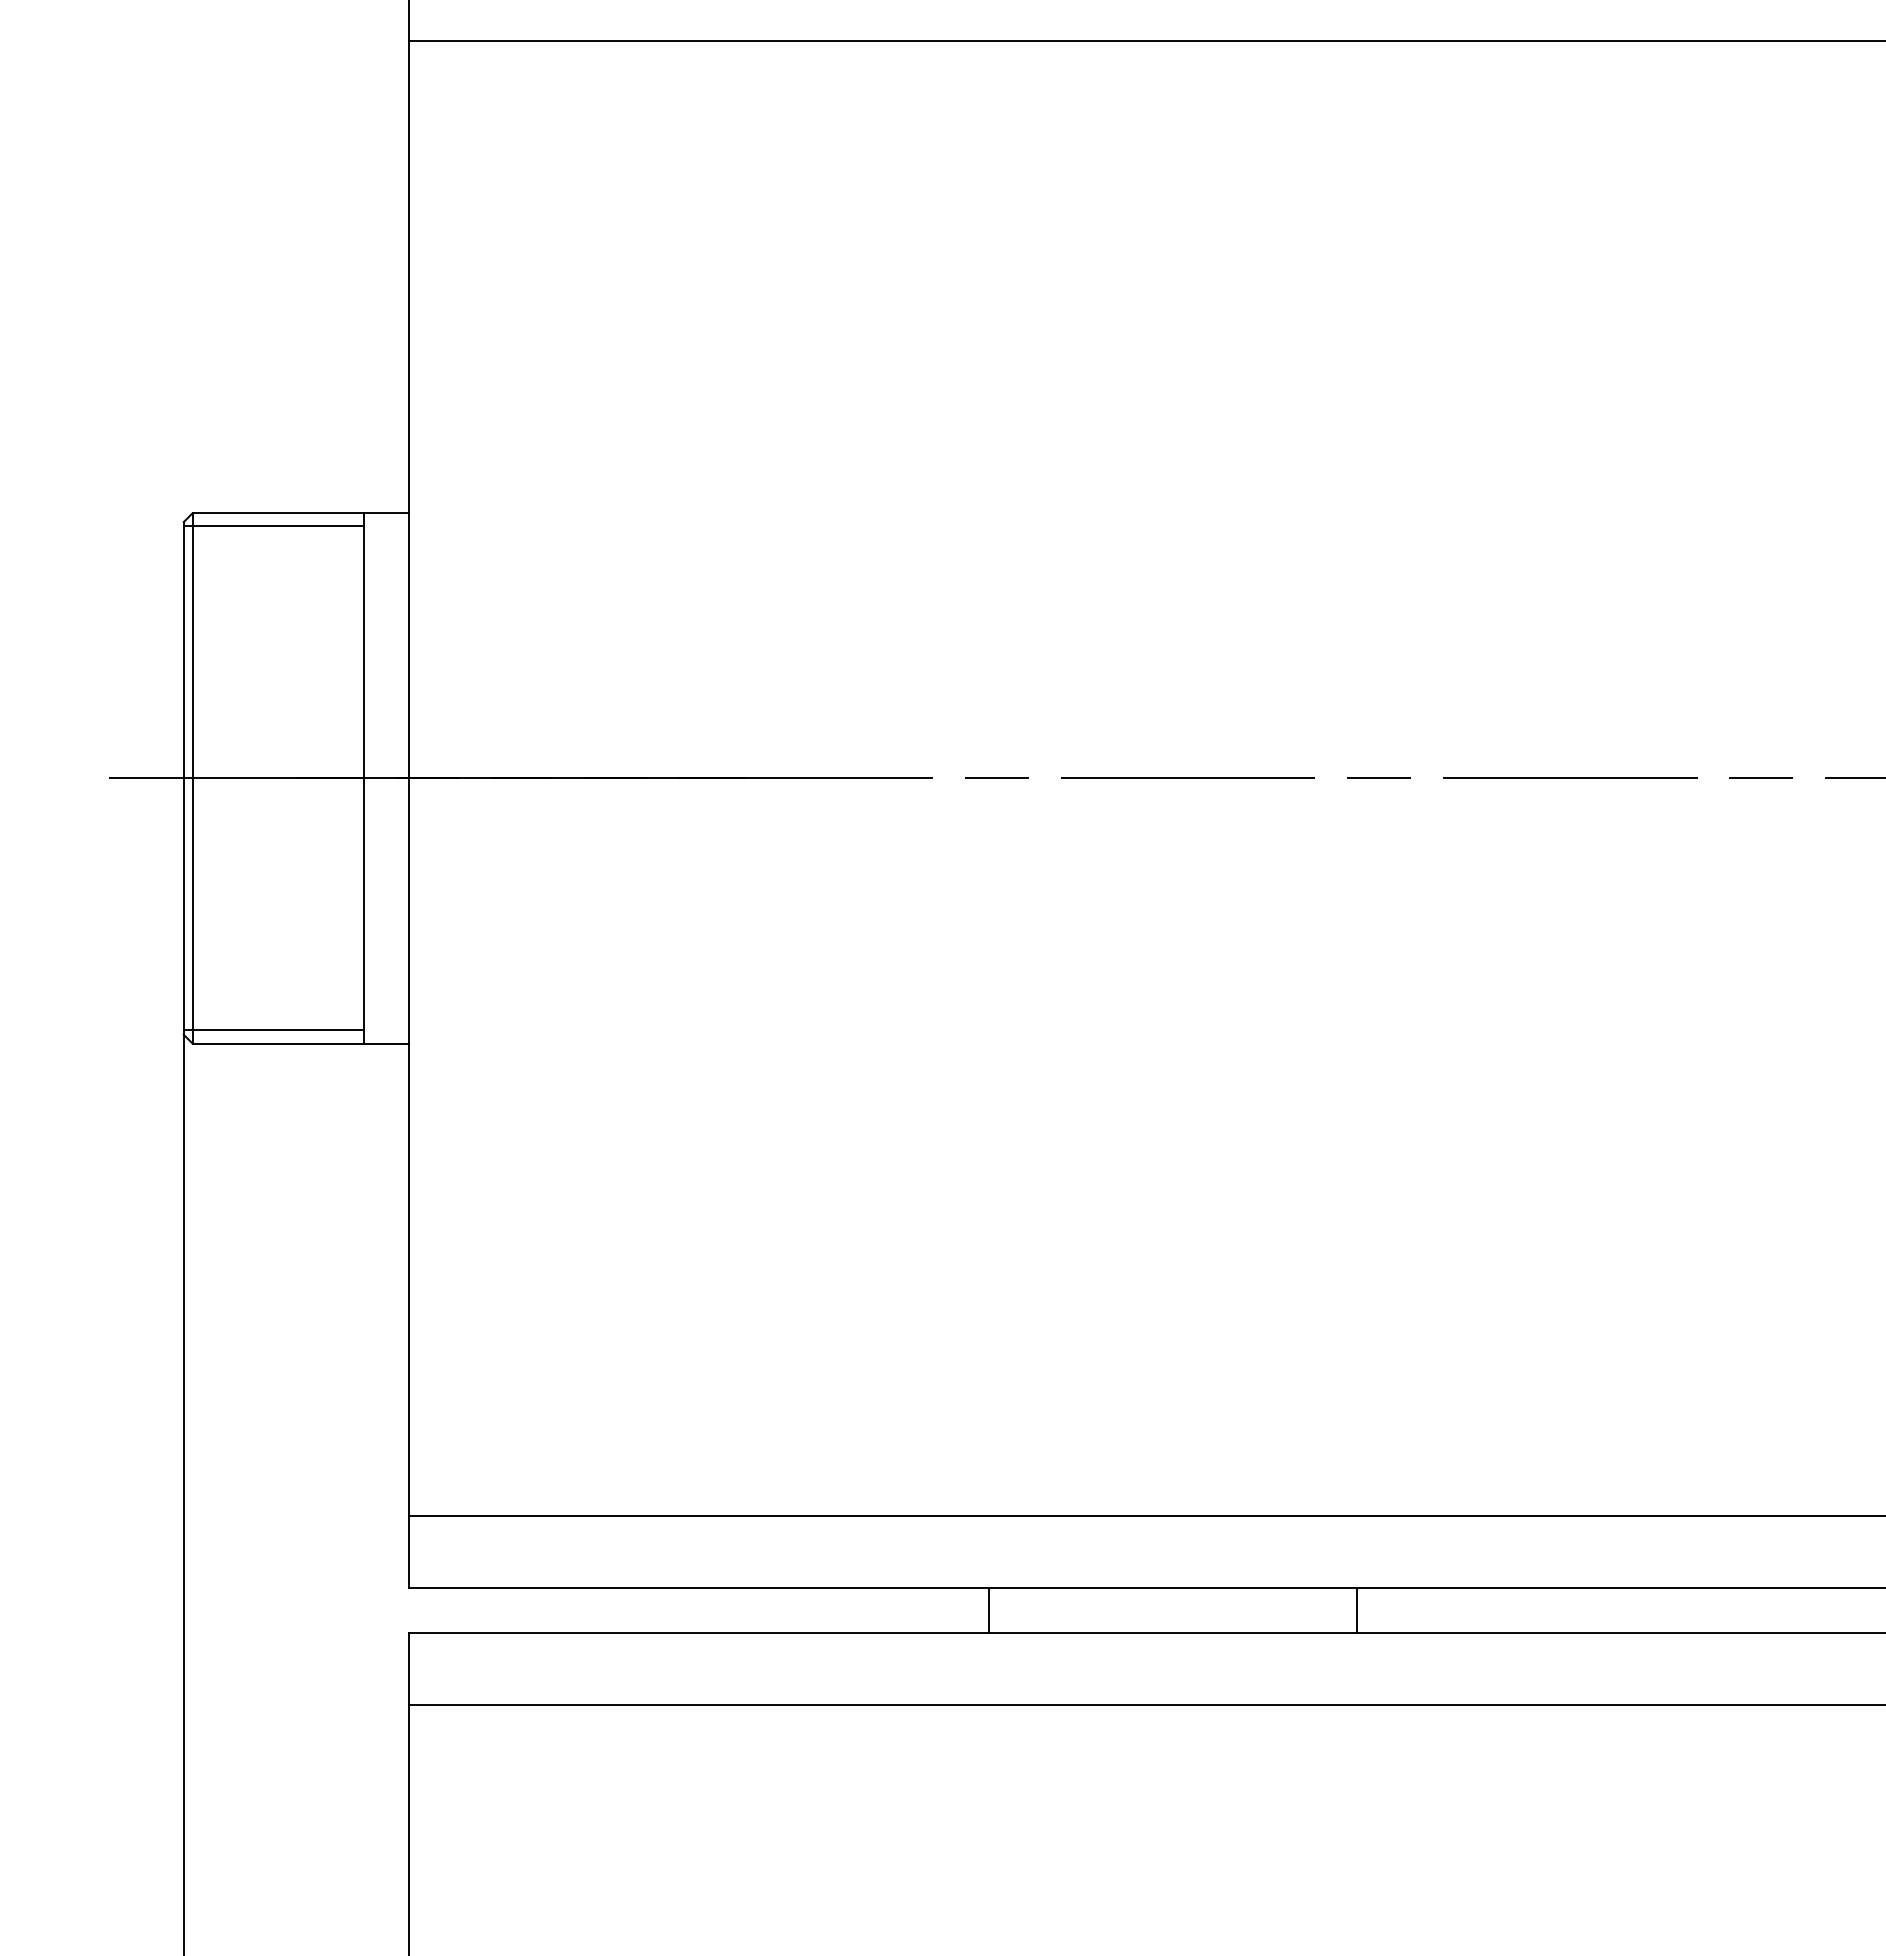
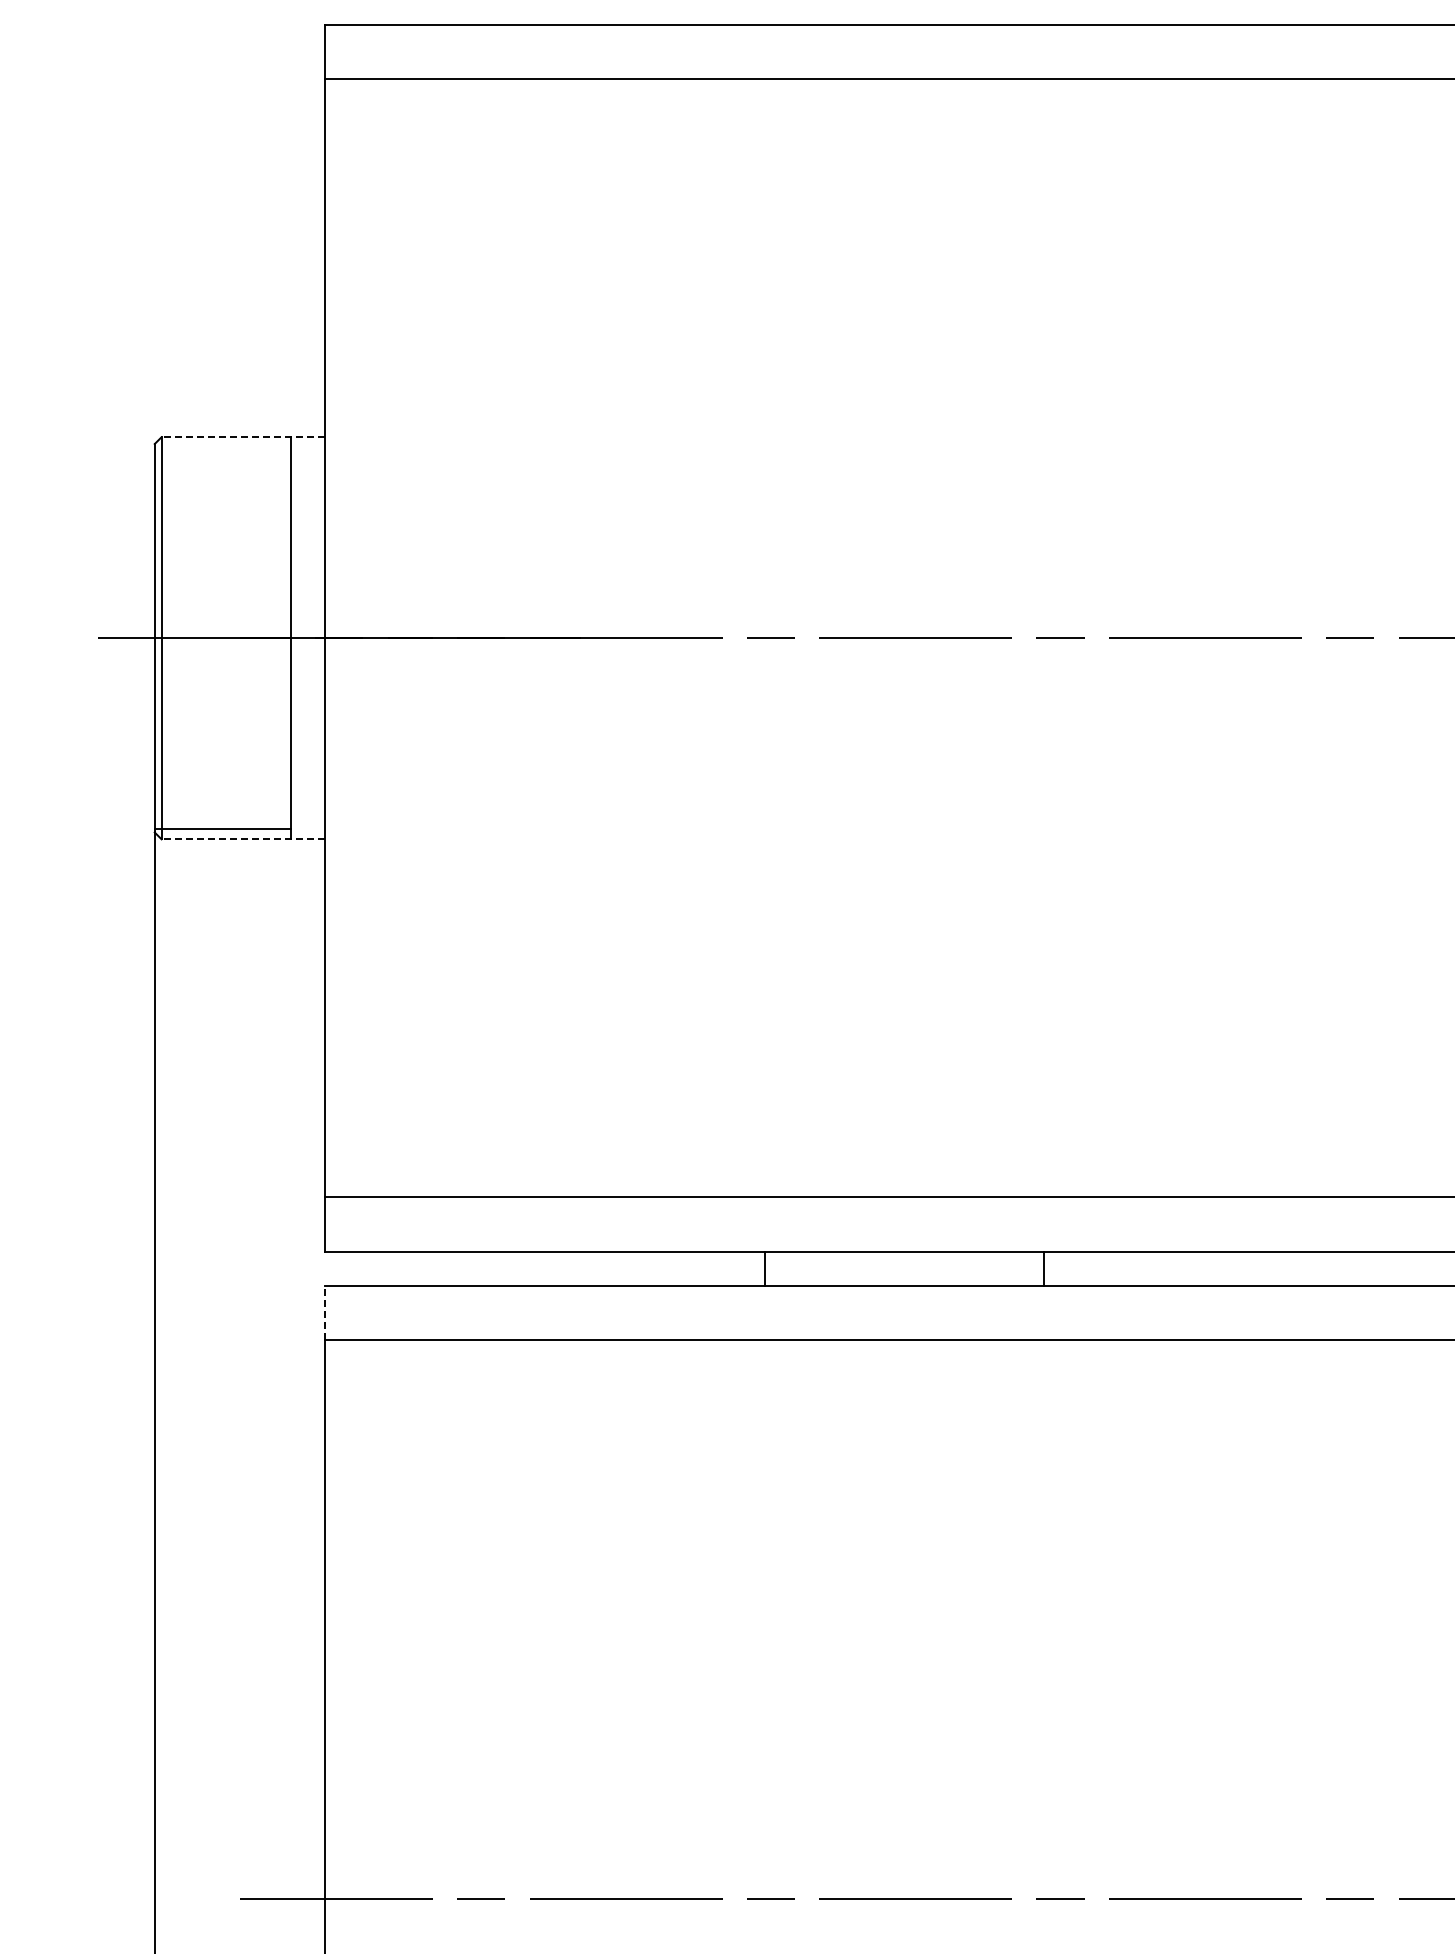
line: (300, 513) -> (243, 437), solid -> dashed
line: (273, 526) -> (222, 447), removed
line: (300, 1043) -> (243, 839), solid -> dashed
line: (409, 1668) -> (325, 1312), solid -> dashed

